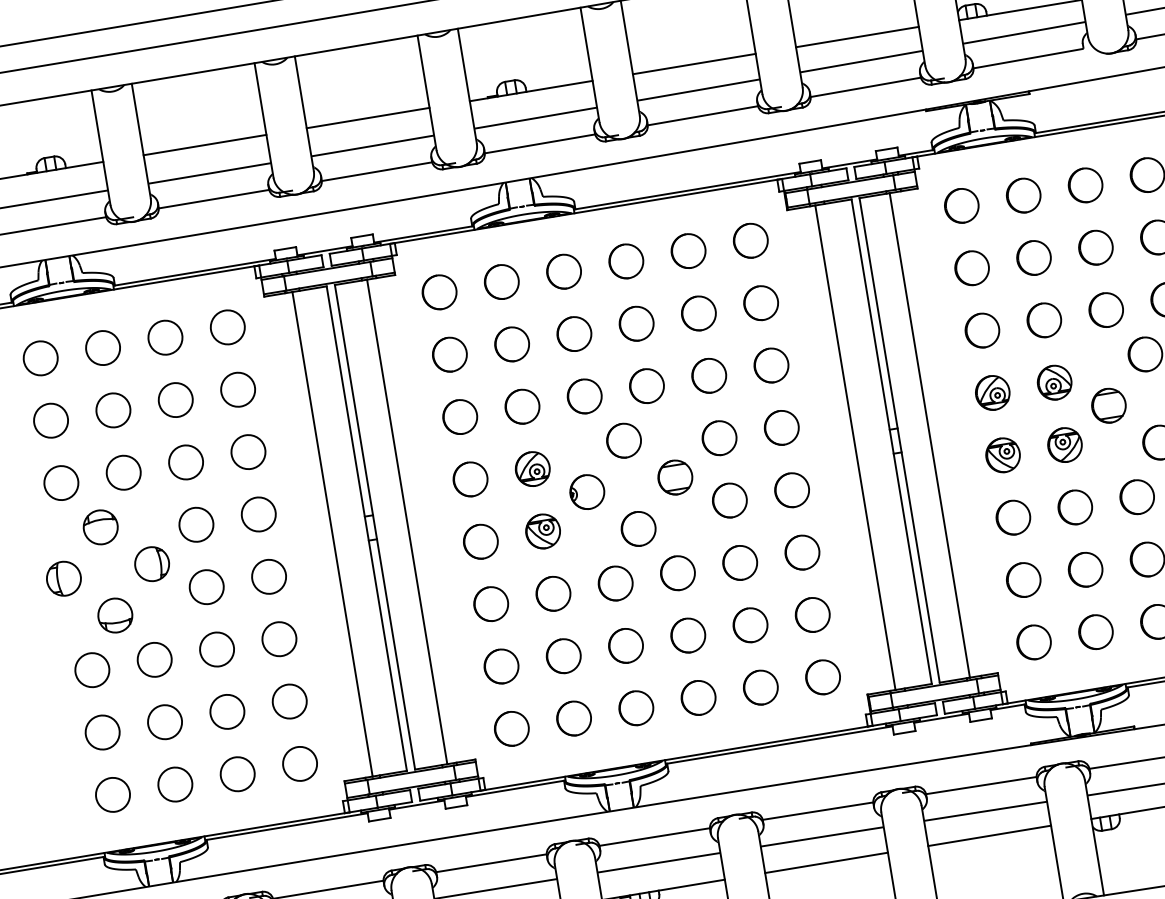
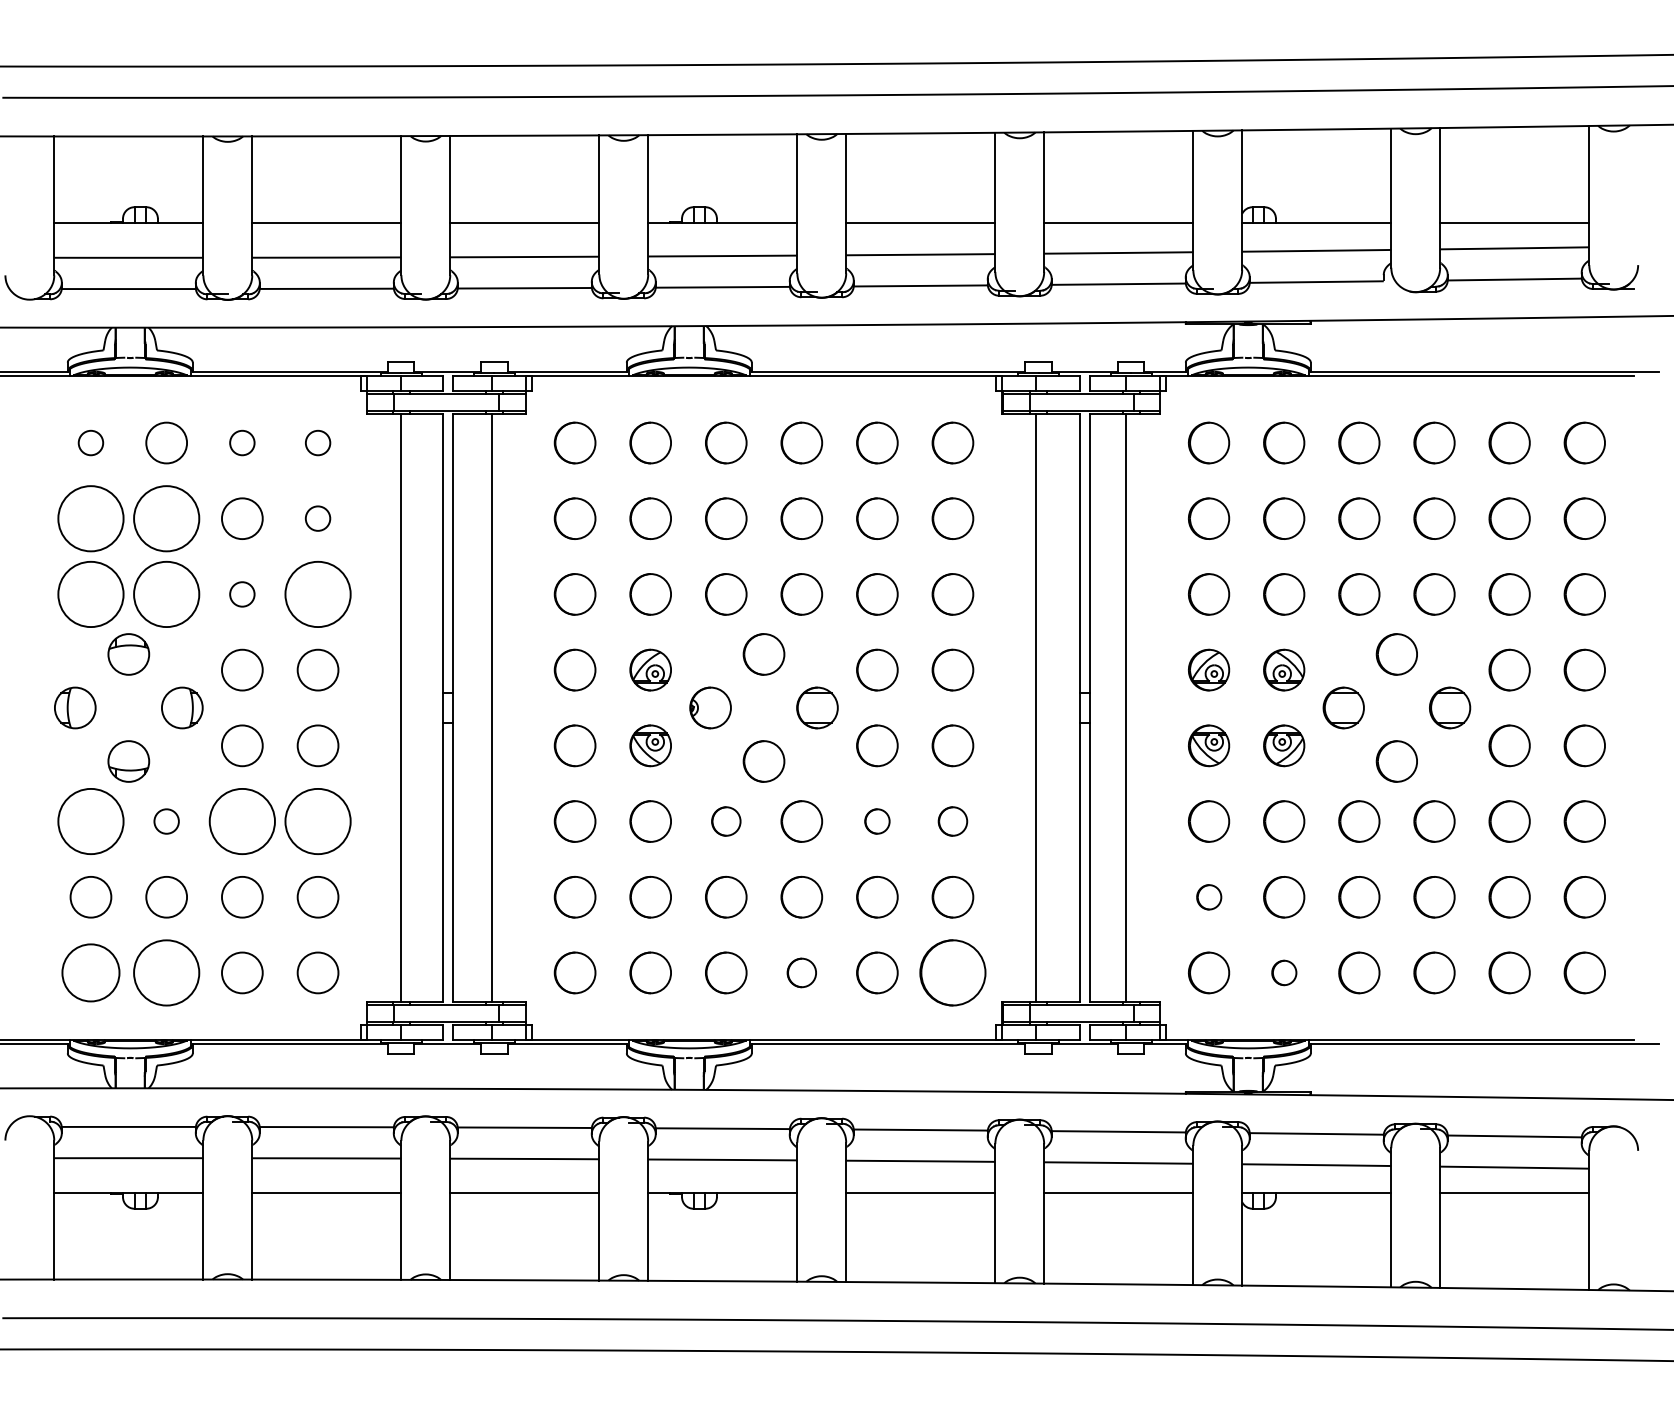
circle: (227, 327) -> (317, 442), size x0.6
circle: (165, 337) -> (242, 442), size x0.6
circle: (40, 357) -> (90, 442), size x0.6
circle: (237, 389) -> (317, 518), size x0.6
circle: (113, 410) -> (166, 518), size x1.6
circle: (50, 420) -> (90, 518), size x1.6
circle: (248, 452) -> (317, 594), size x1.6
circle: (186, 462) -> (242, 594), size x0.6
circle: (123, 472) -> (166, 594), size x1.6
circle: (61, 483) -> (90, 594), size x1.6
part: (802, 552) -> (952, 821), size x0.7
circle: (740, 562) -> (877, 821), size x0.6
part: (1024, 580) -> (1209, 897), size x0.6
circle: (615, 583) -> (726, 821), size x0.7
part: (1096, 631) -> (1284, 972), size x0.6
circle: (278, 639) -> (317, 821), size x1.6
circle: (217, 649) -> (242, 821), size x1.6
circle: (154, 659) -> (166, 821), size x0.6
circle: (91, 670) -> (90, 821), size x1.6
part: (822, 677) -> (952, 972), size x1.6
part: (698, 697) -> (801, 972), size x0.7
circle: (175, 784) -> (166, 972), size x1.6
circle: (112, 794) -> (90, 972), size x1.4

